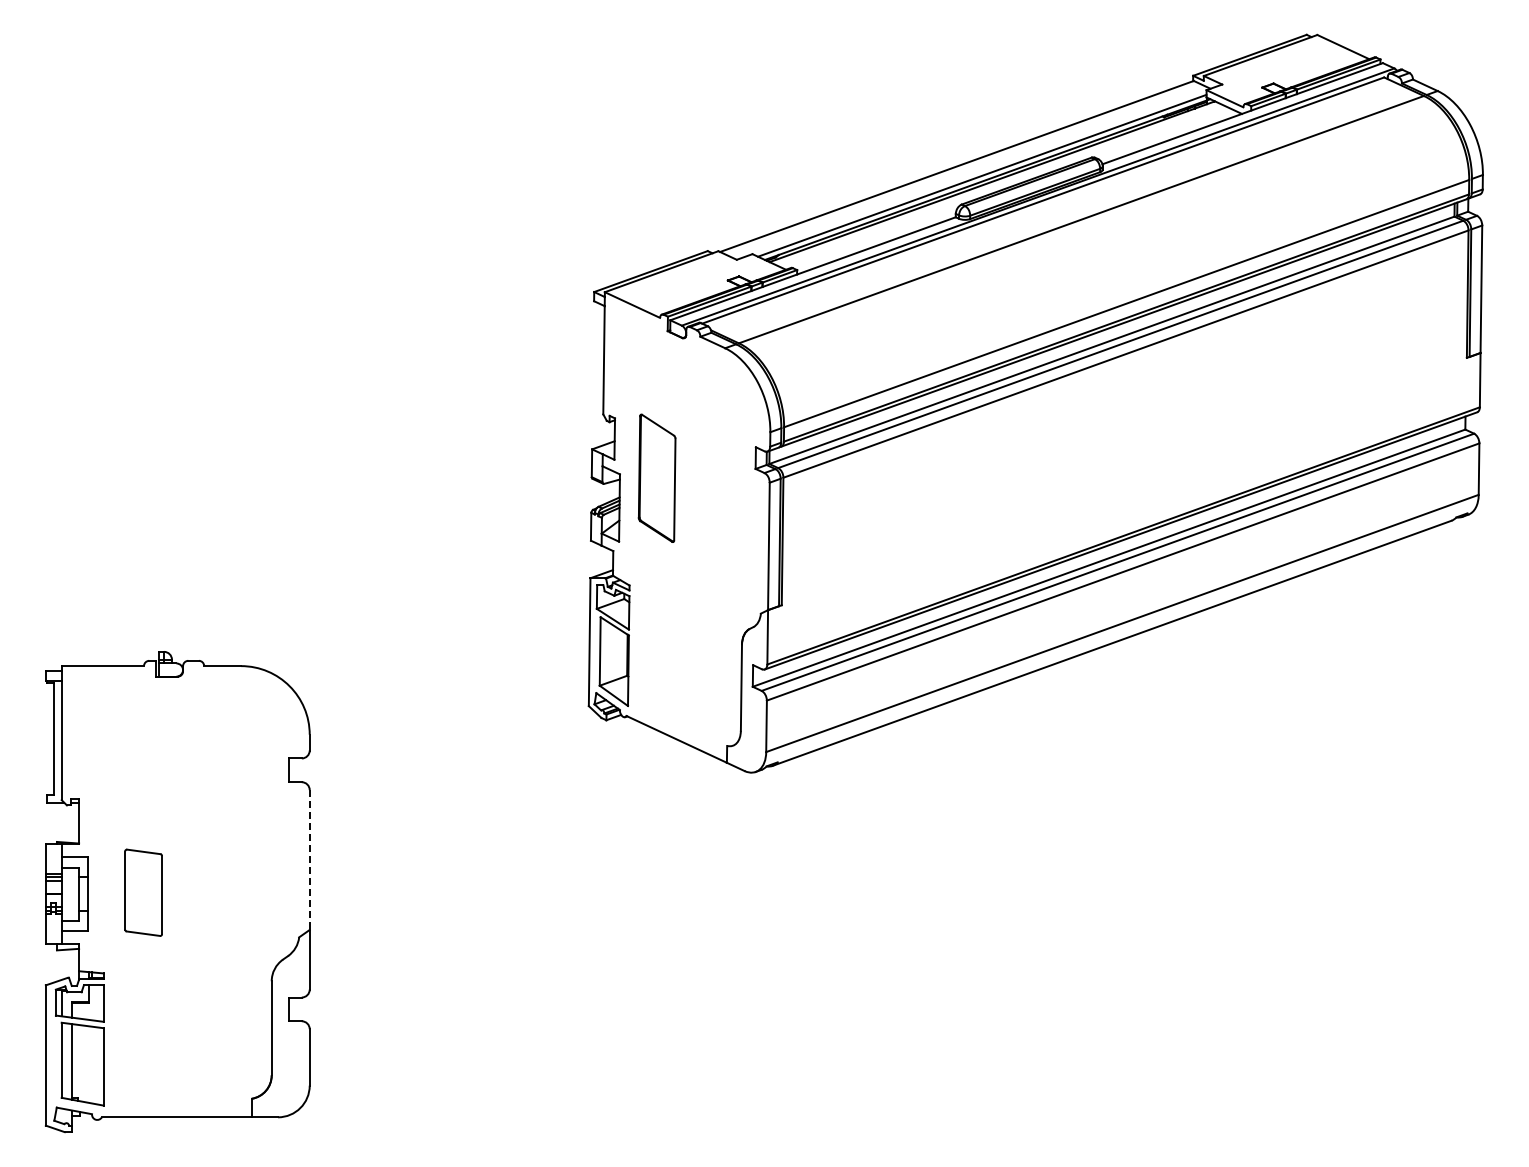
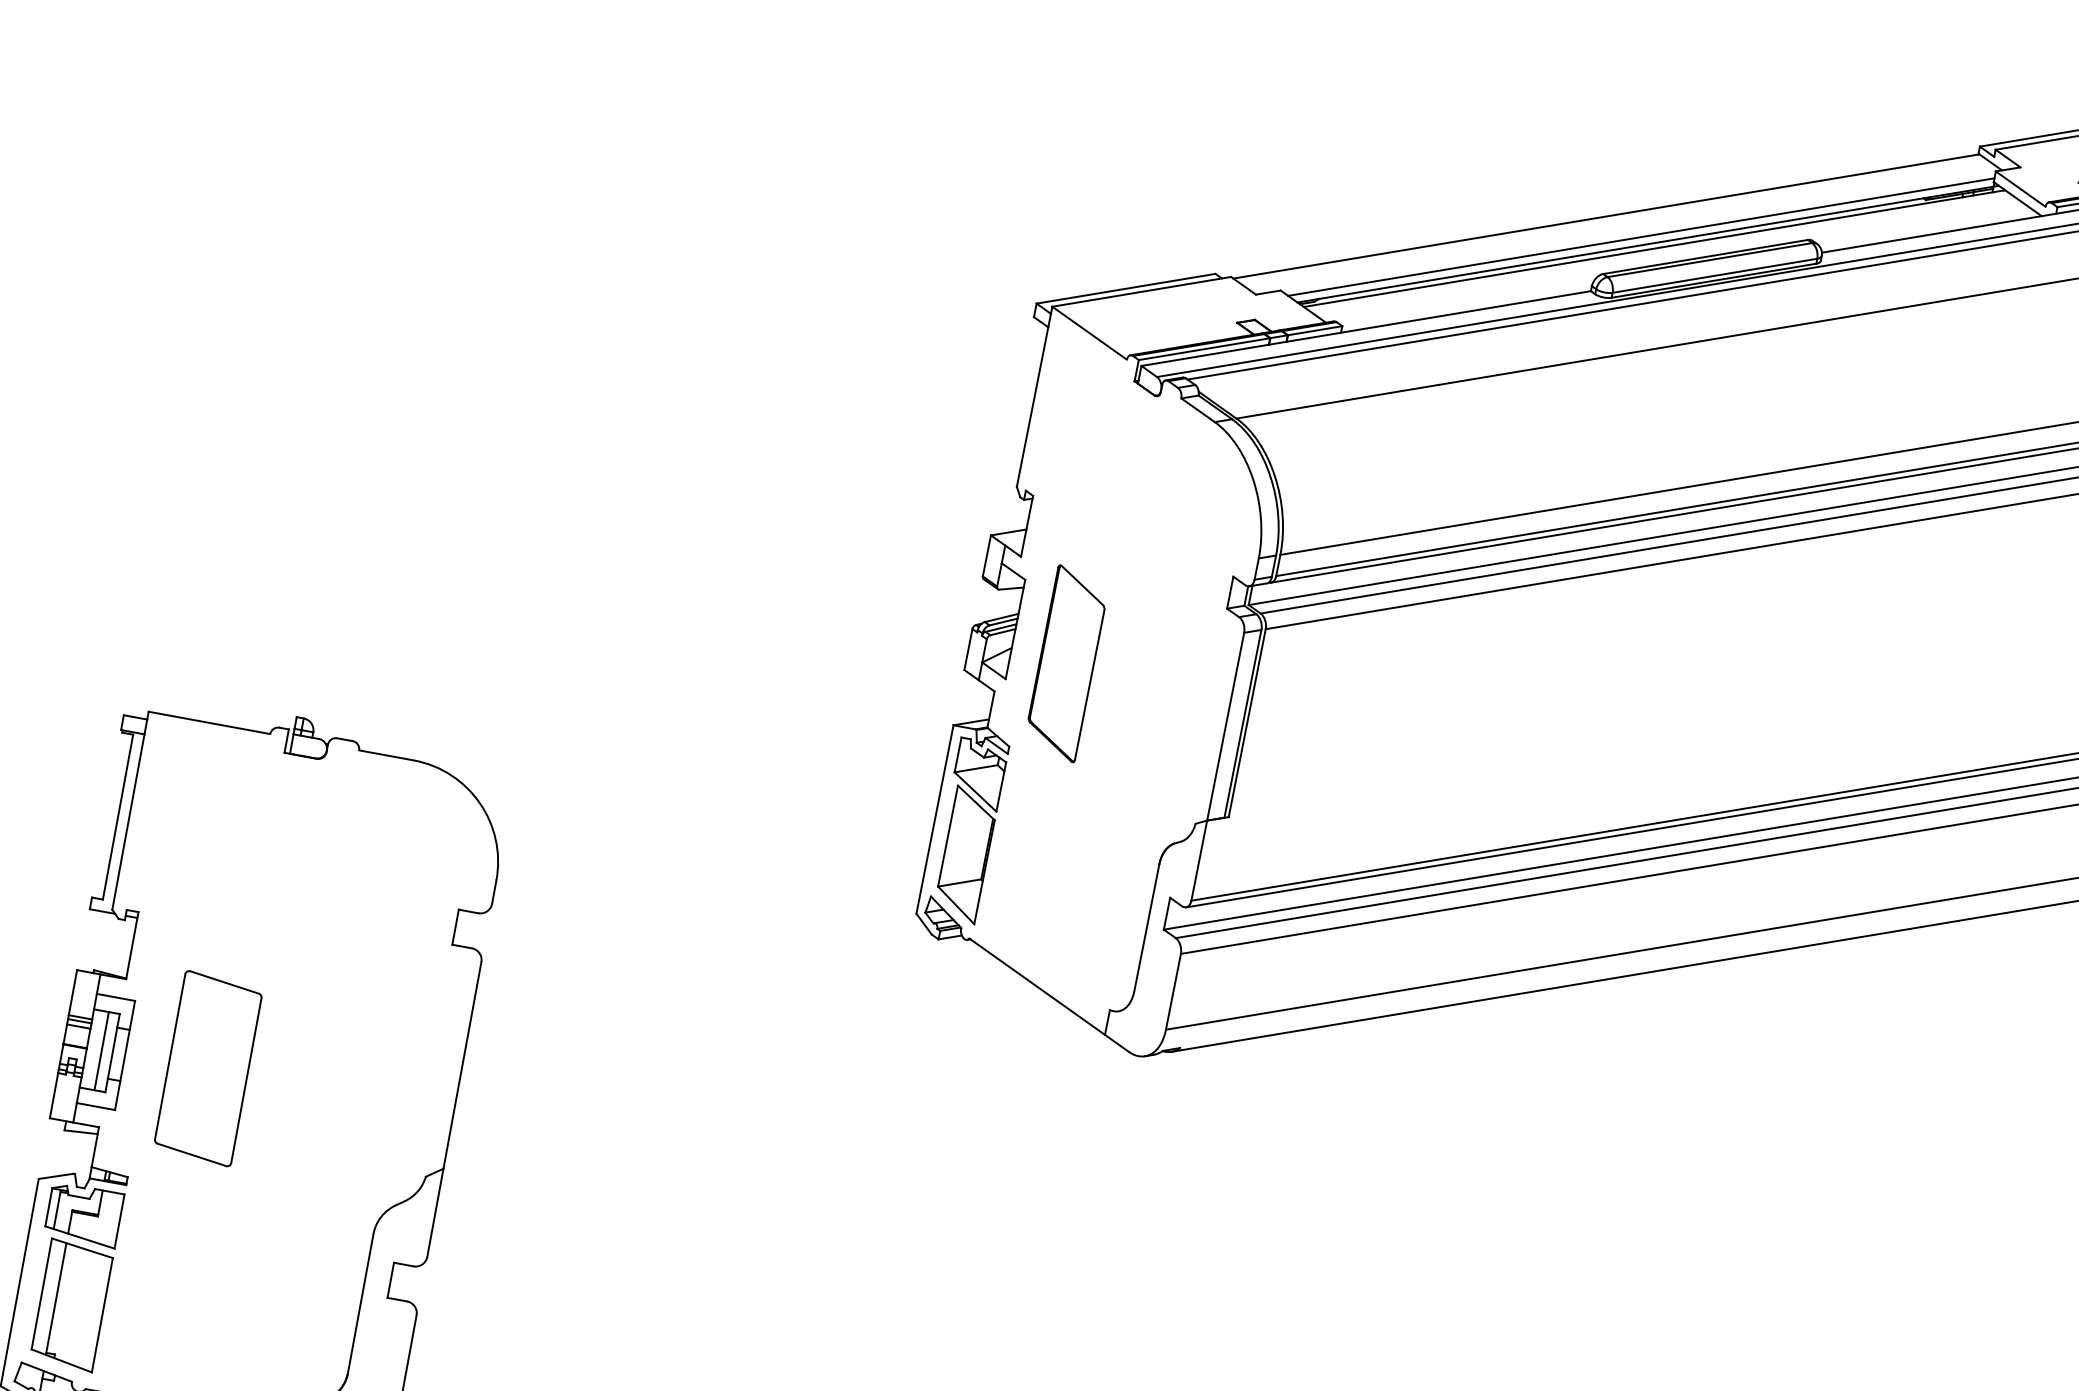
part: (656, 477) -> (1065, 662), moved
line: (309, 860) -> (461, 1066), dashed -> solid
part: (143, 892) -> (208, 1068), size x1.43
line: (71, 893) -> (101, 1050), added

